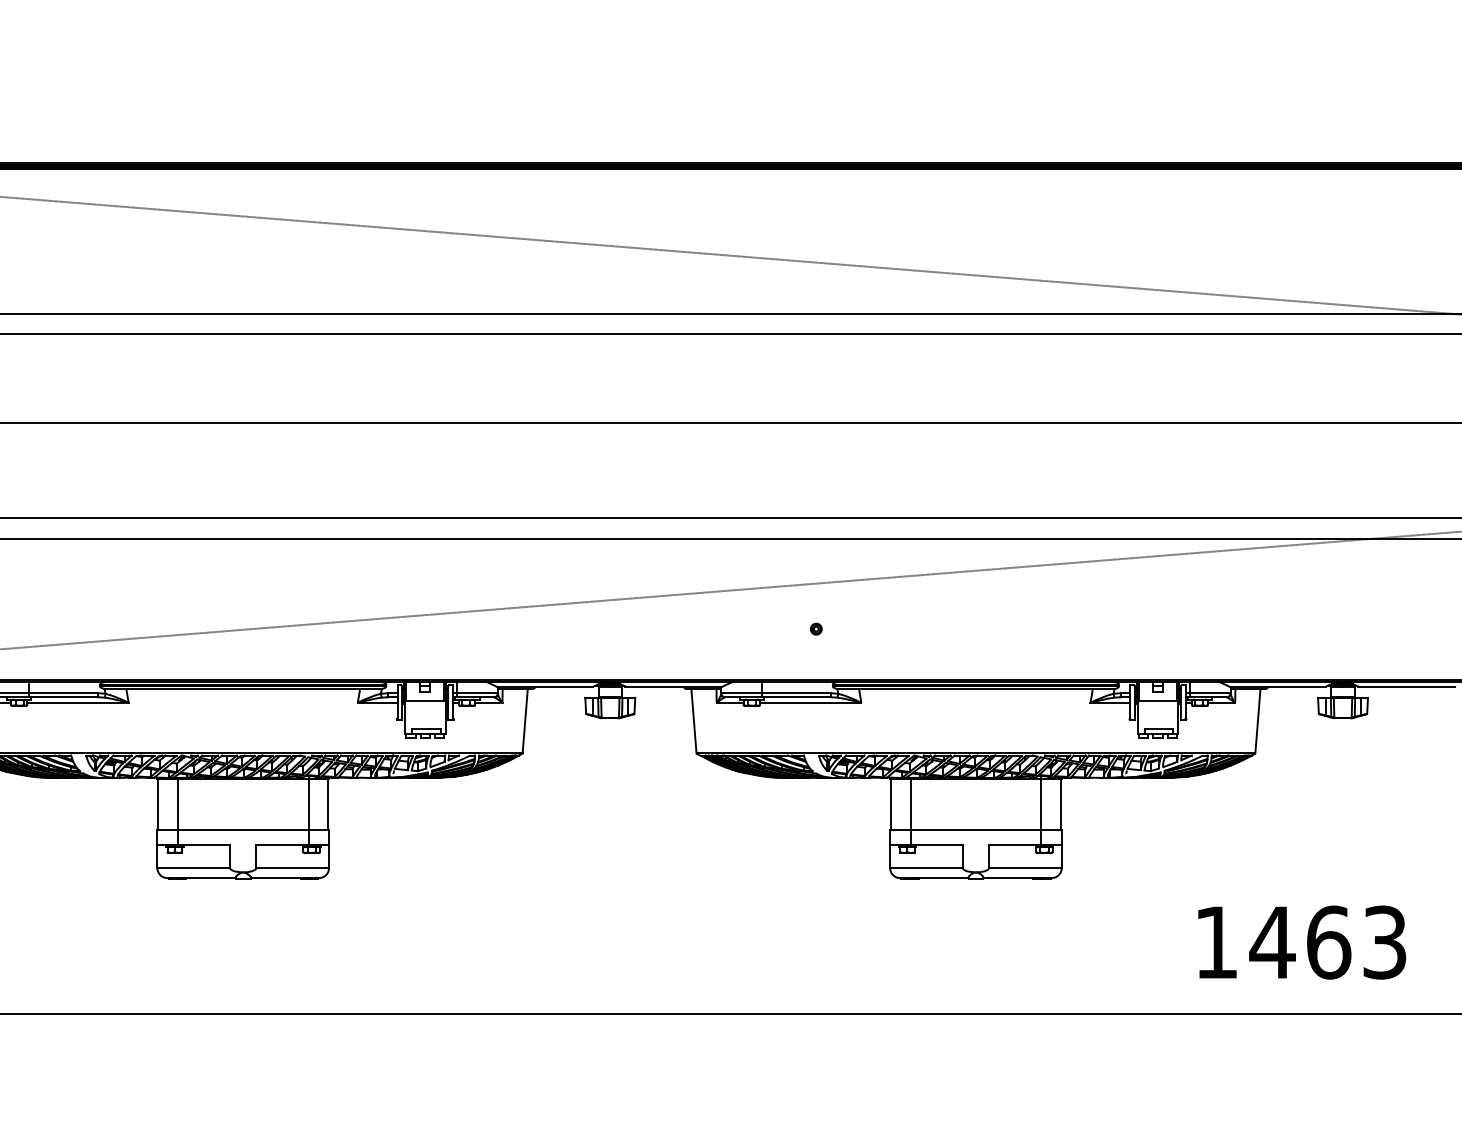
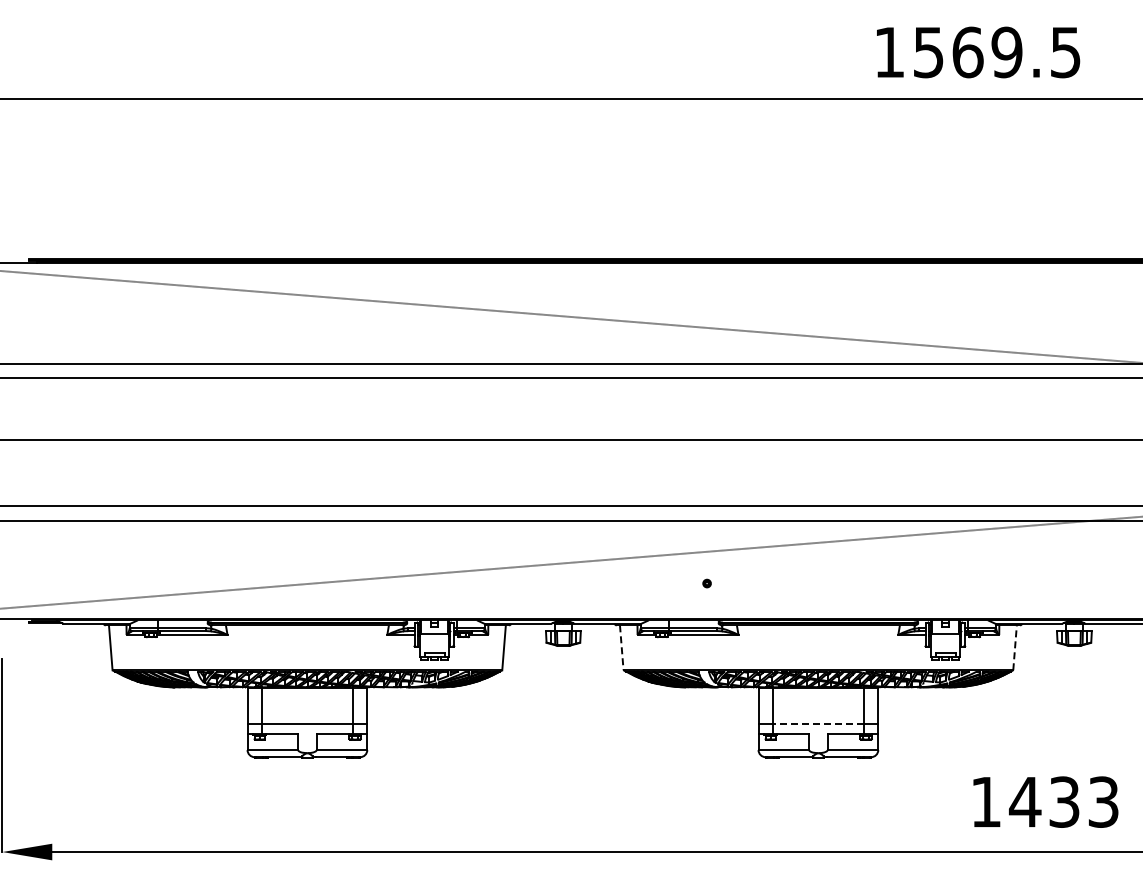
line: (693, 720) -> (621, 647), solid -> dashed
line: (1258, 720) -> (1015, 647), solid -> dashed
line: (976, 829) -> (818, 723), solid -> dashed
text: (1328, 941) -> (1064, 801), 1463 -> 1433

